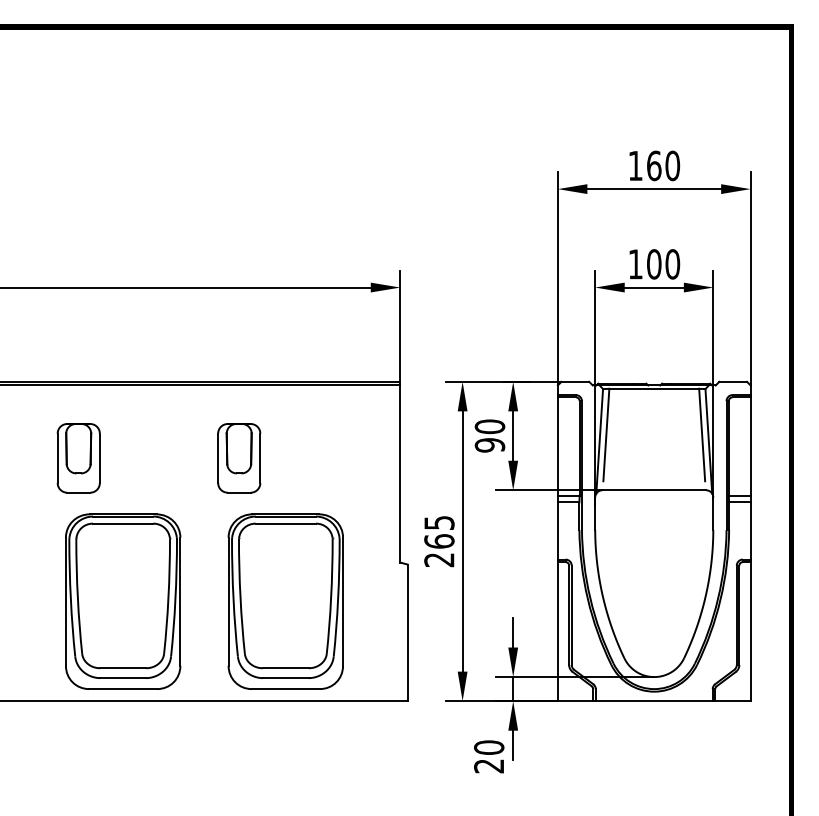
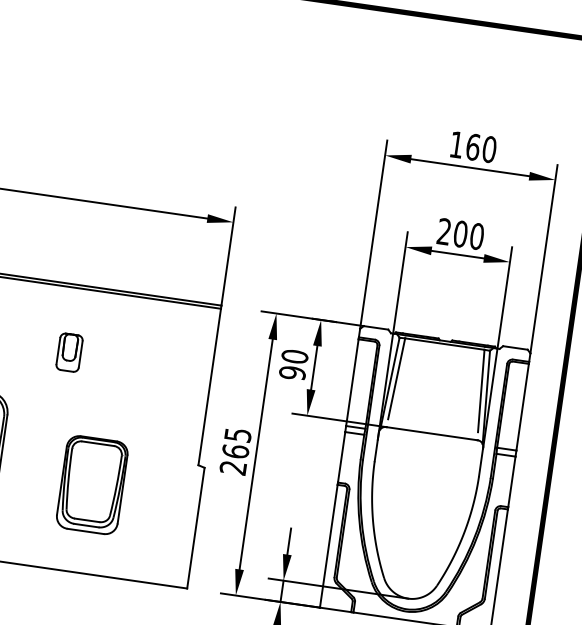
text: (635, 264) -> (444, 231), 100 -> 200
part: (239, 458) -> (69, 352), size x0.6
part: (285, 601) -> (92, 484), size x0.6

